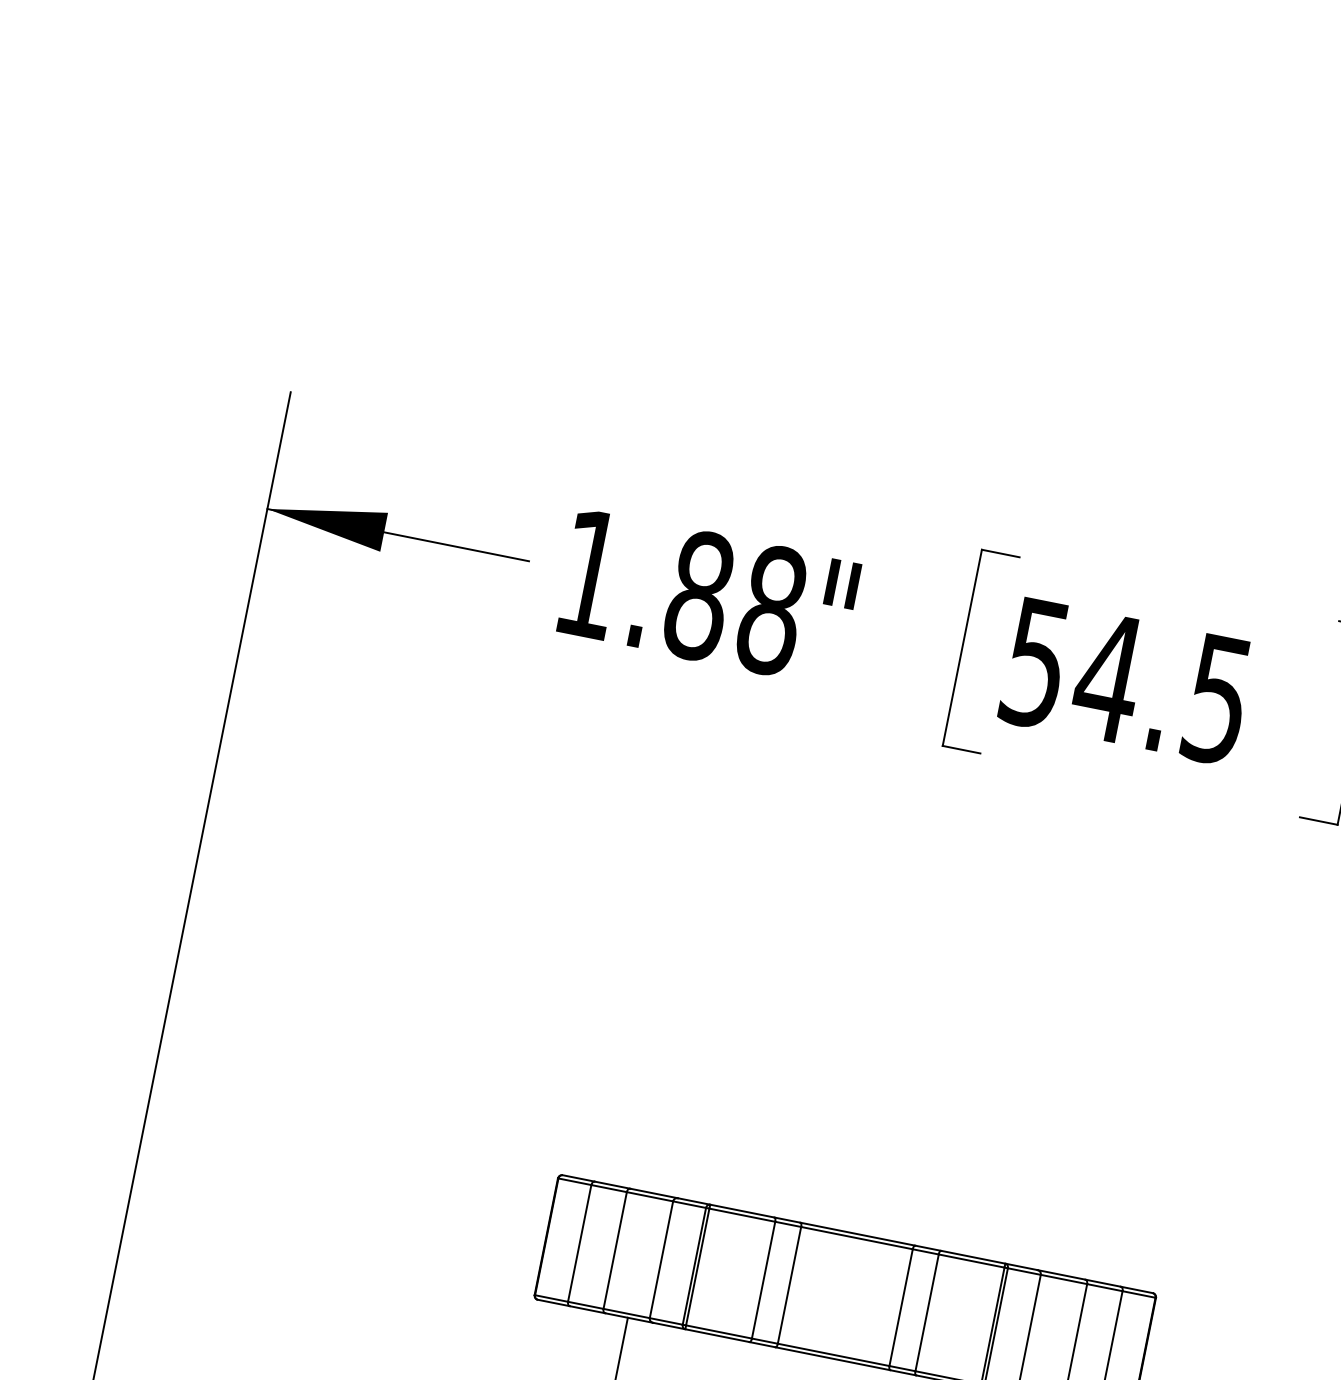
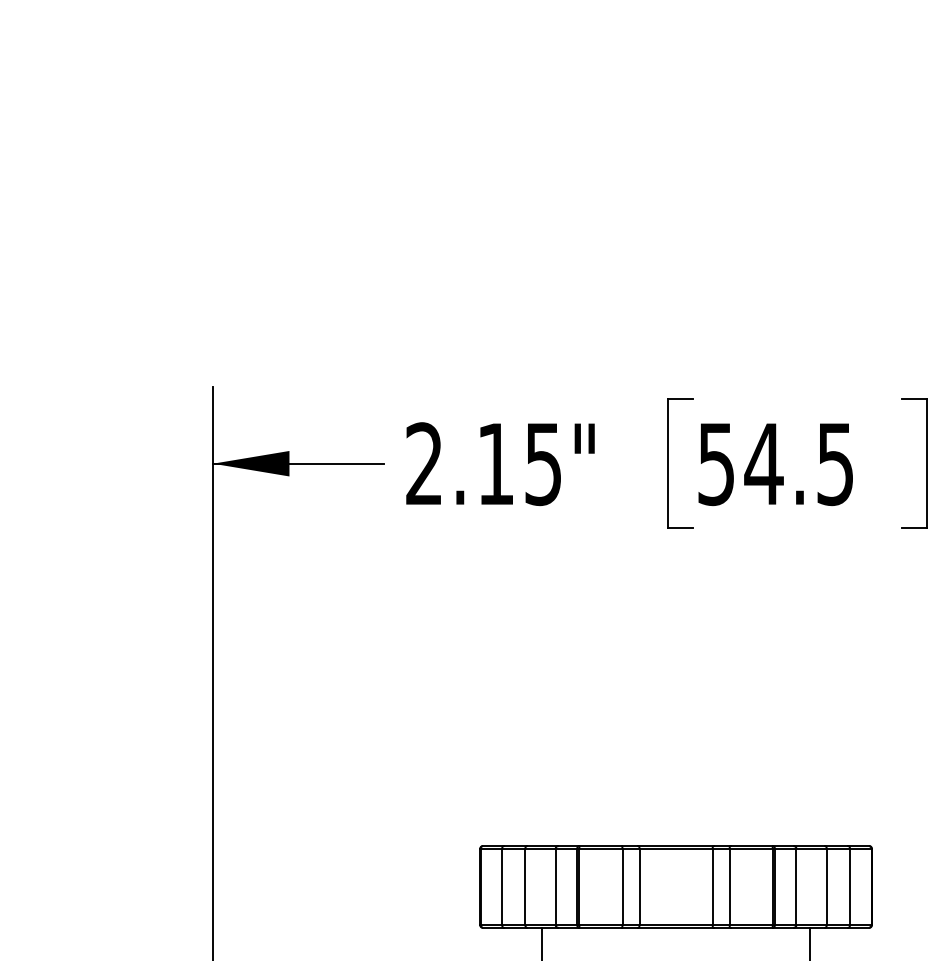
text: (681, 593) -> (484, 464), 1.88" -> 2.15"

